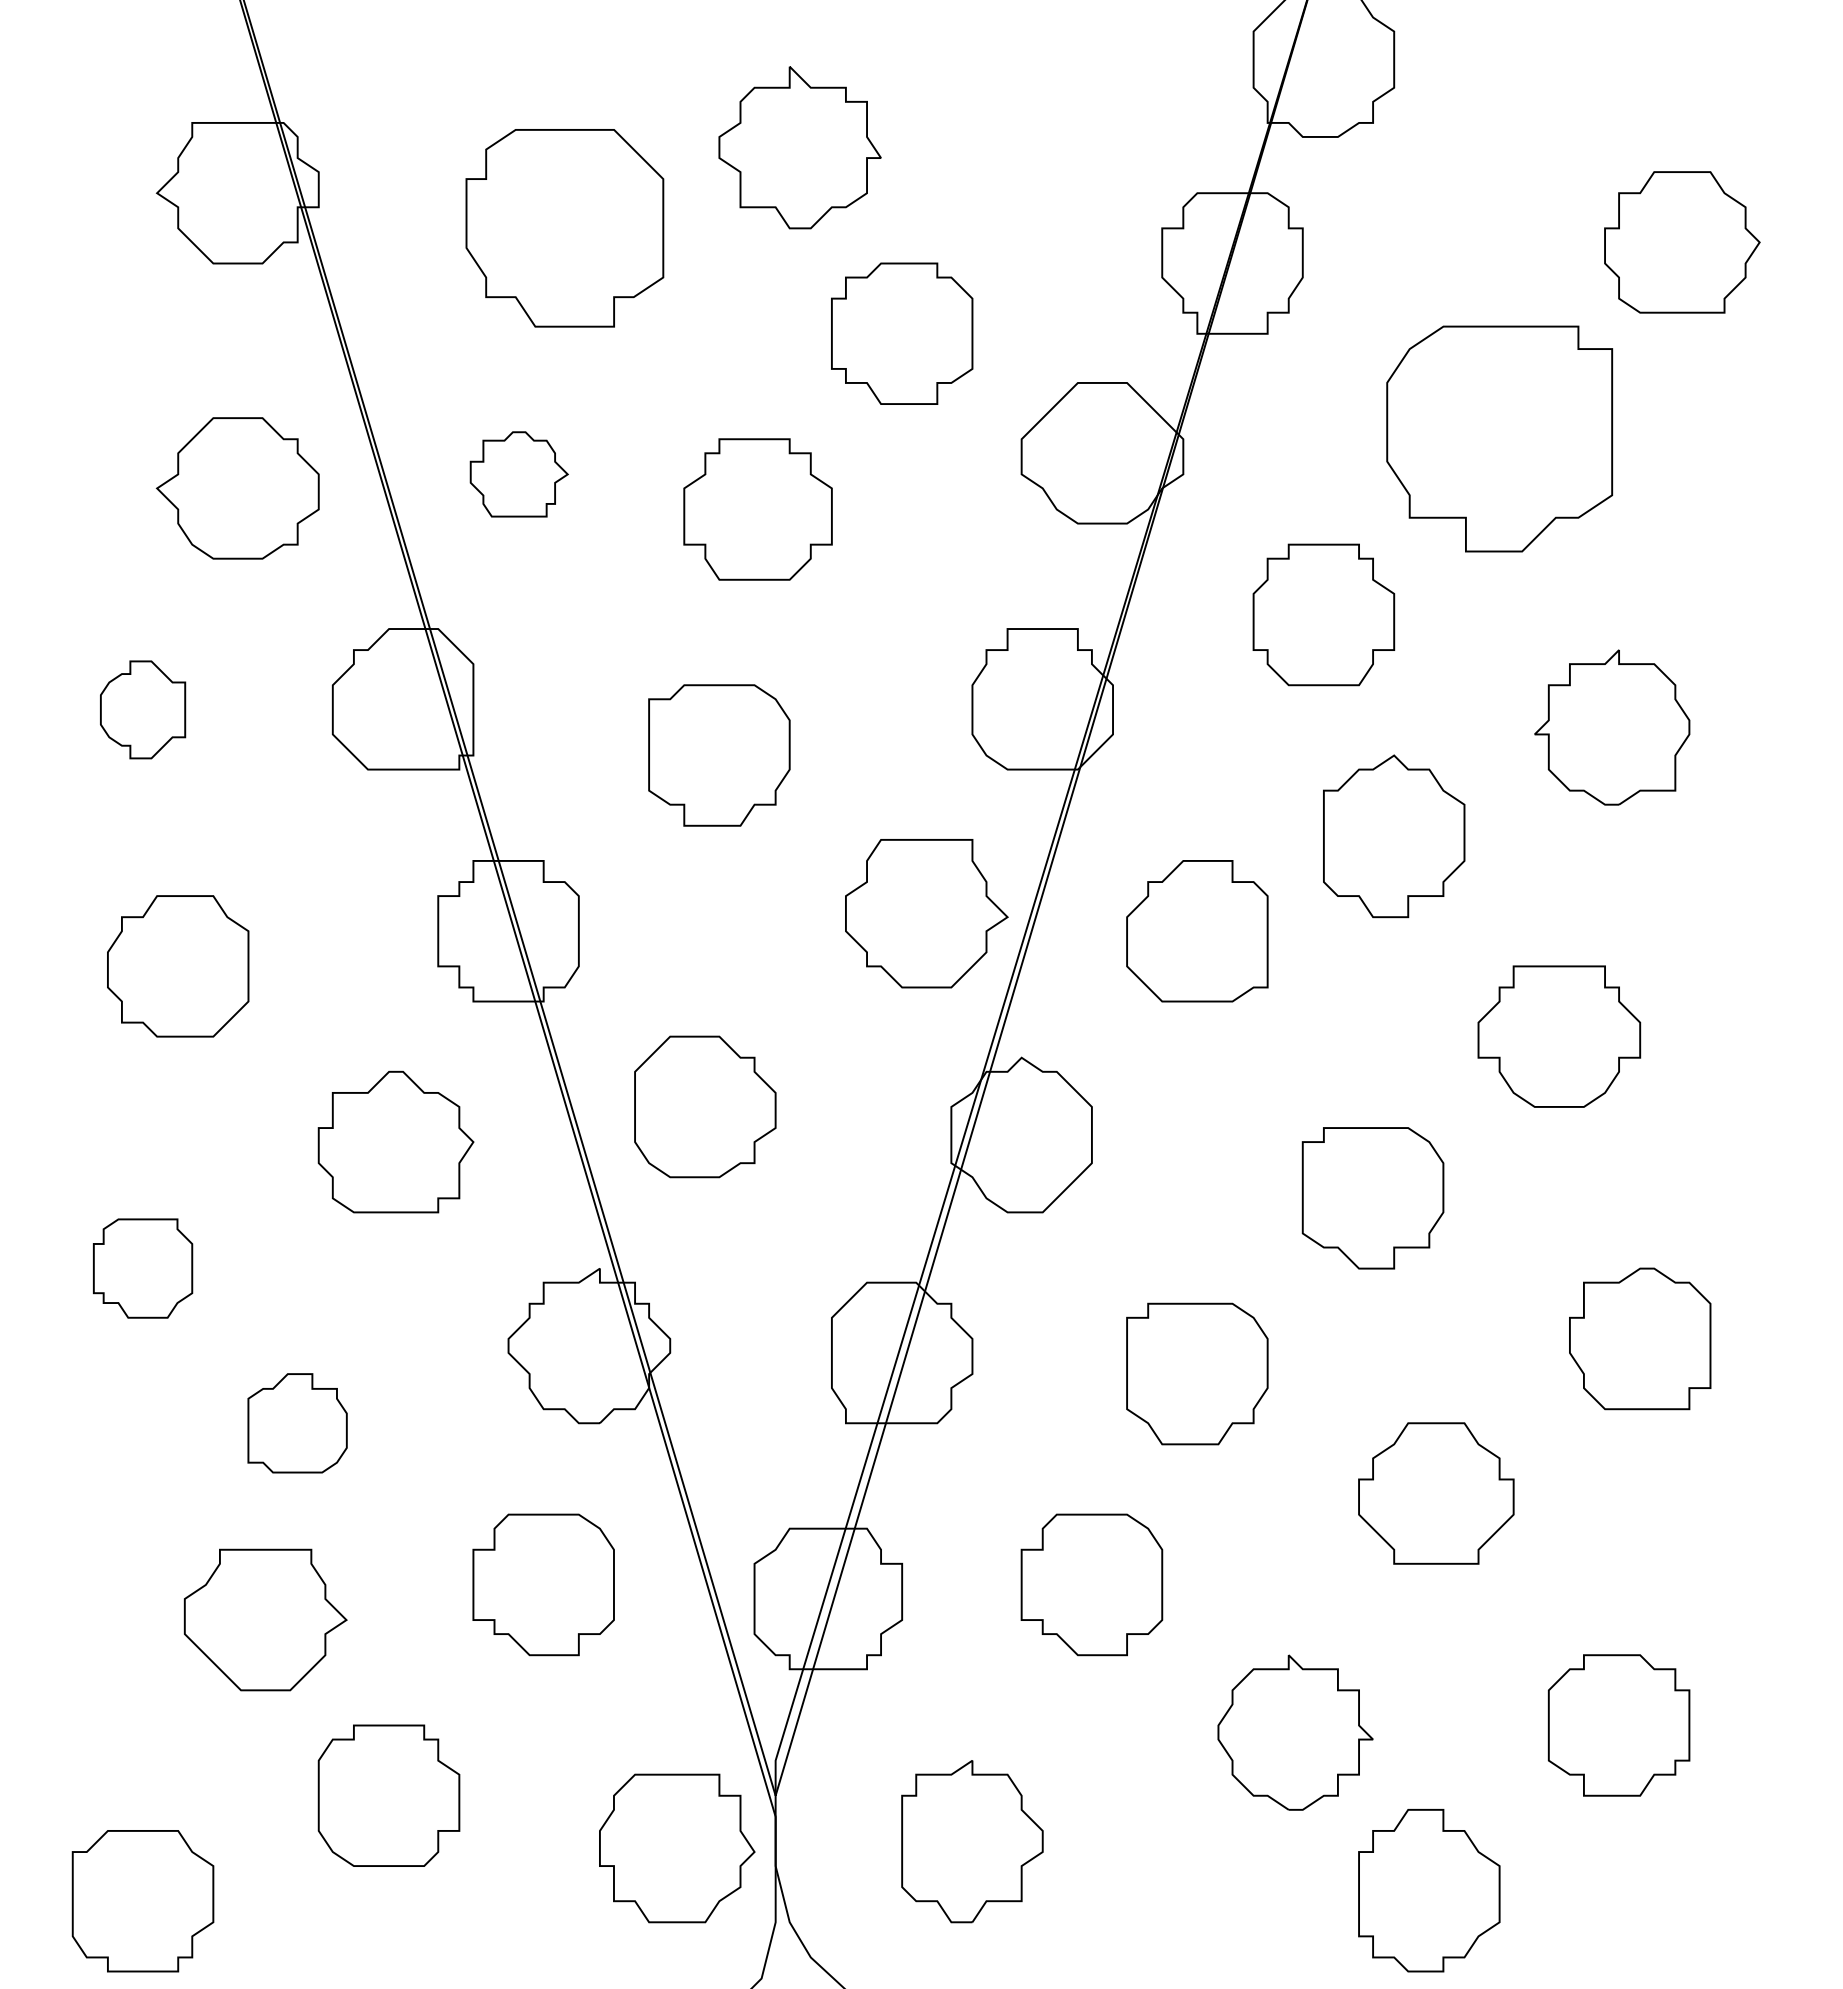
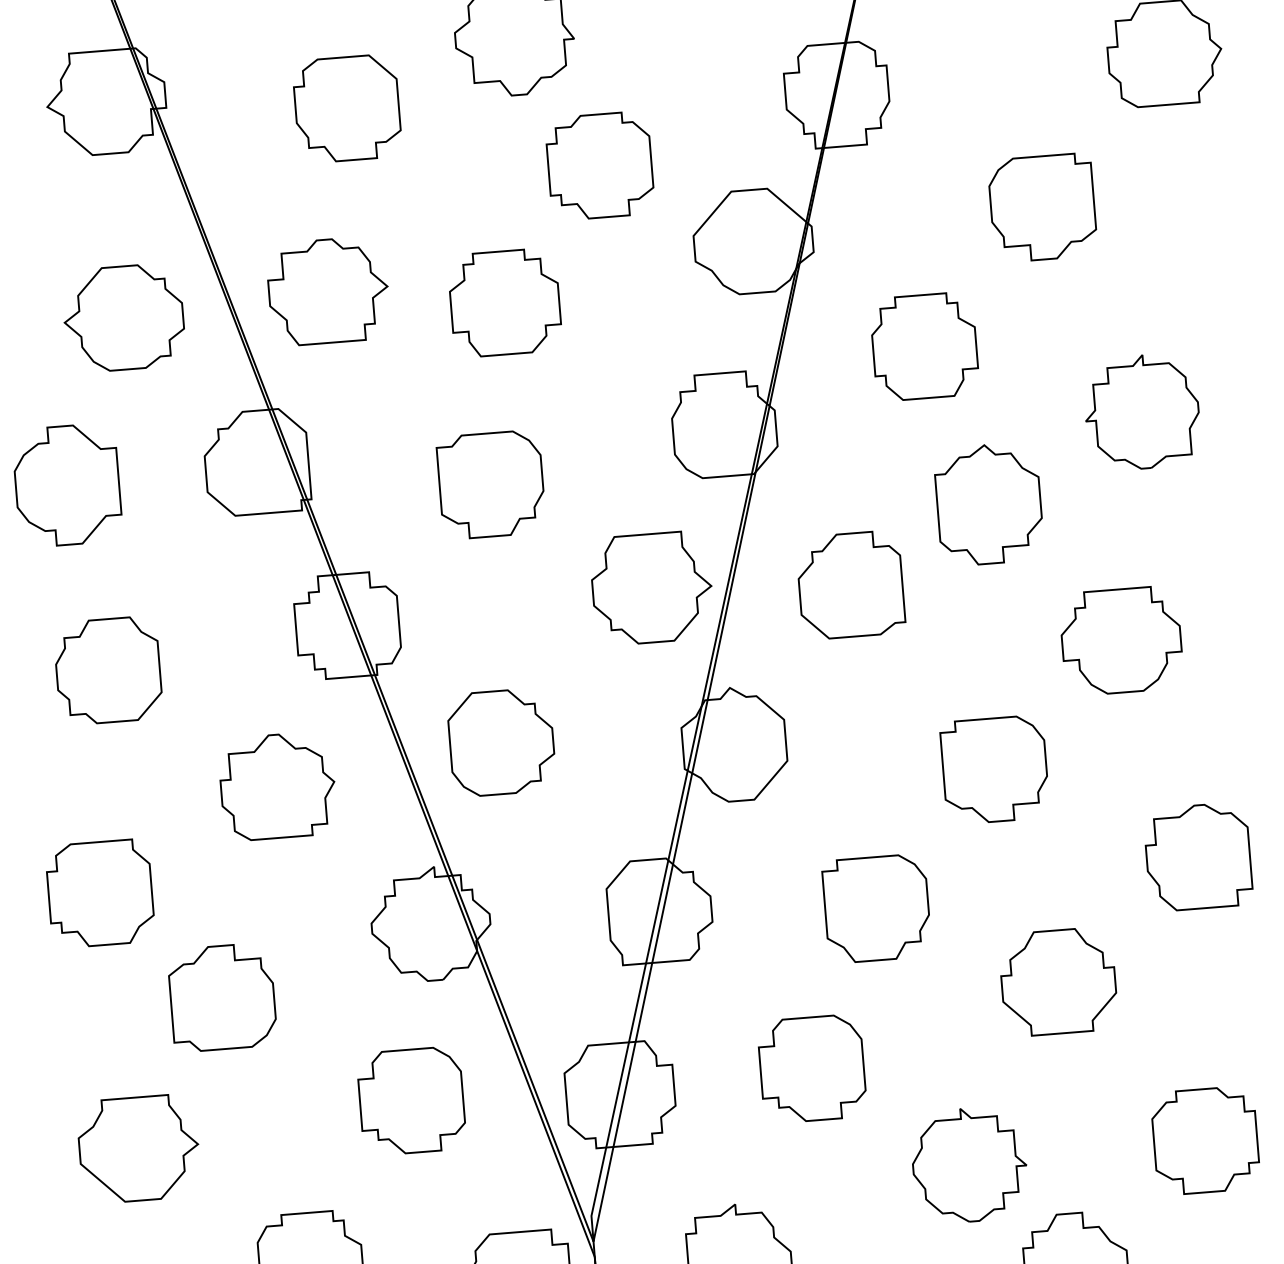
part: (564, 228) -> (347, 108), size x0.71
part: (1499, 439) -> (1042, 208), size x0.62
part: (519, 474) -> (328, 291), size x1.67
part: (142, 709) -> (67, 485), size x1.67
part: (142, 1268) -> (99, 893), size x1.43
part: (297, 1423) -> (222, 997), size x1.43
part: (265, 1619) -> (138, 1148), moved

